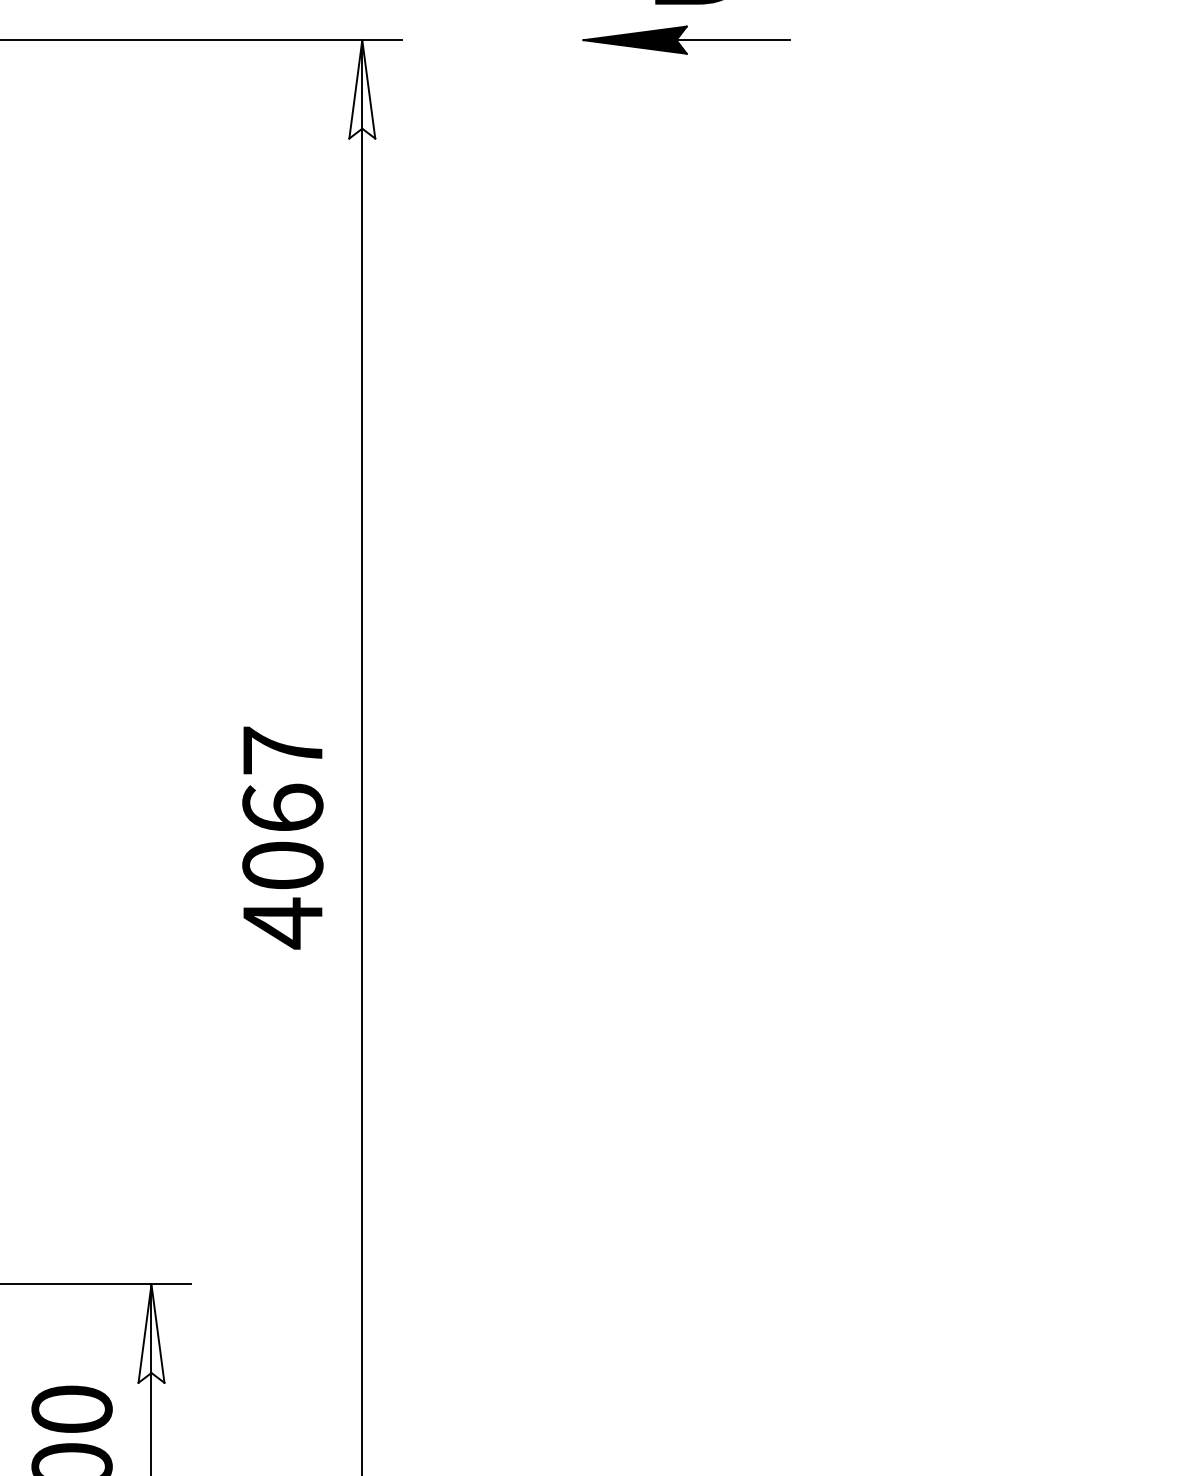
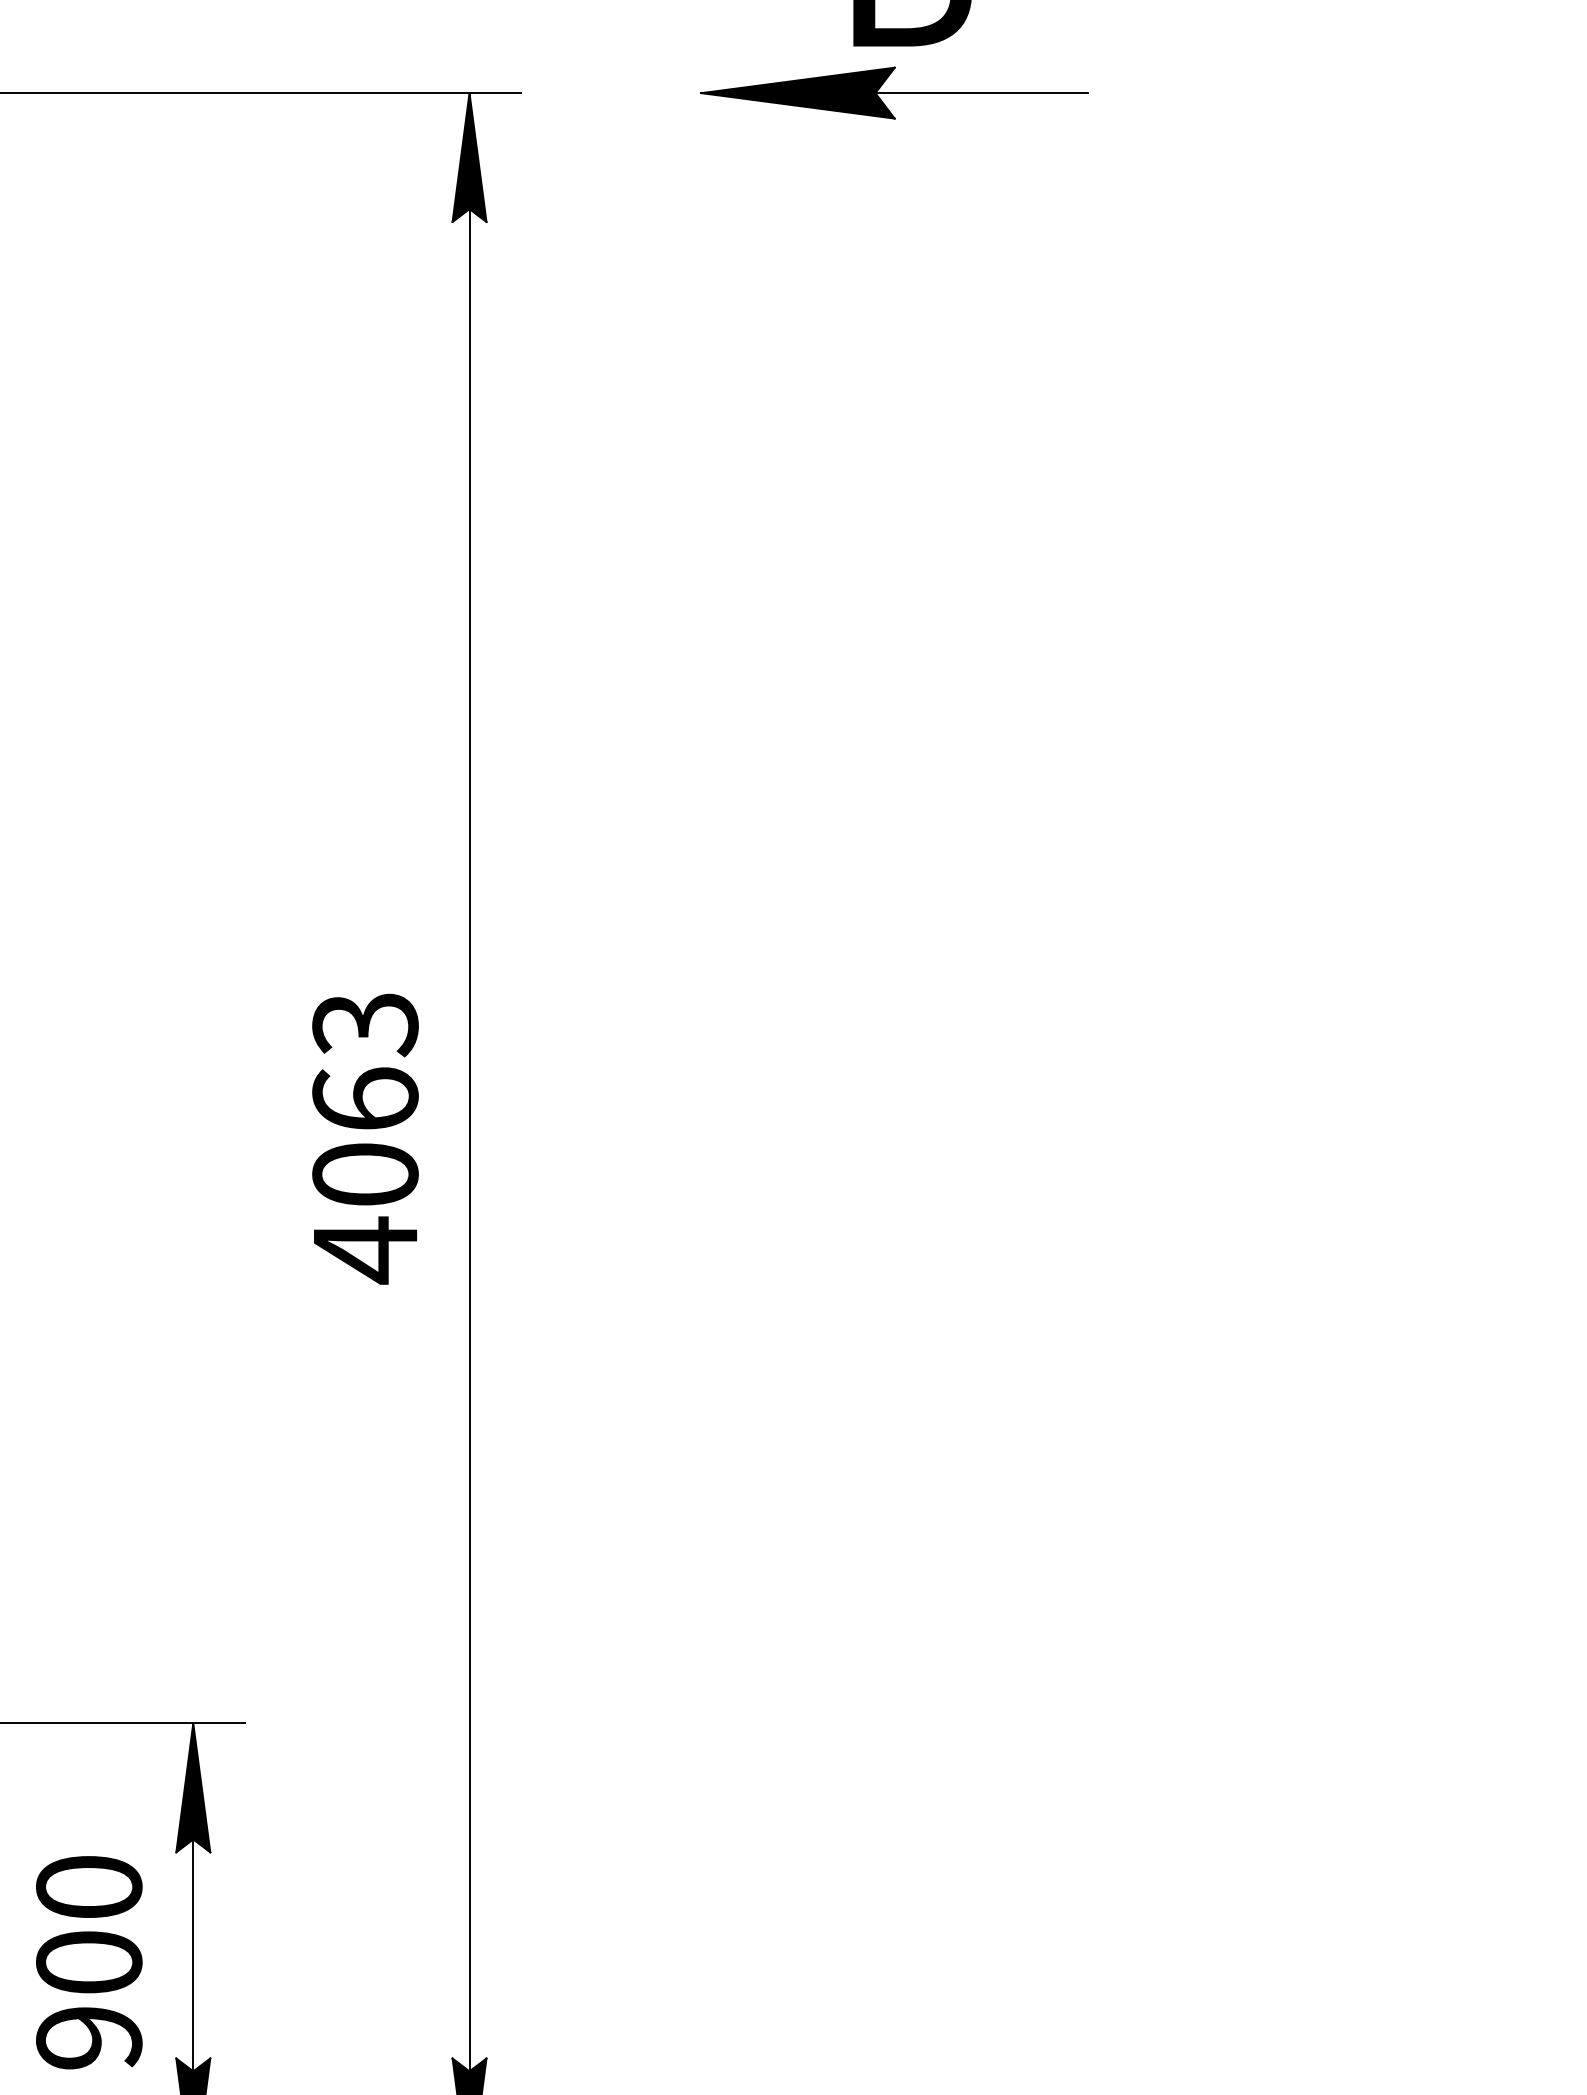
part: (686, 39) -> (894, 92), size x1.43
fill: (362, 89) -> (469, 157), added
text: (282, 751) -> (365, 1024), 4067 -> 4063
fill: (151, 1333) -> (193, 1787), added

